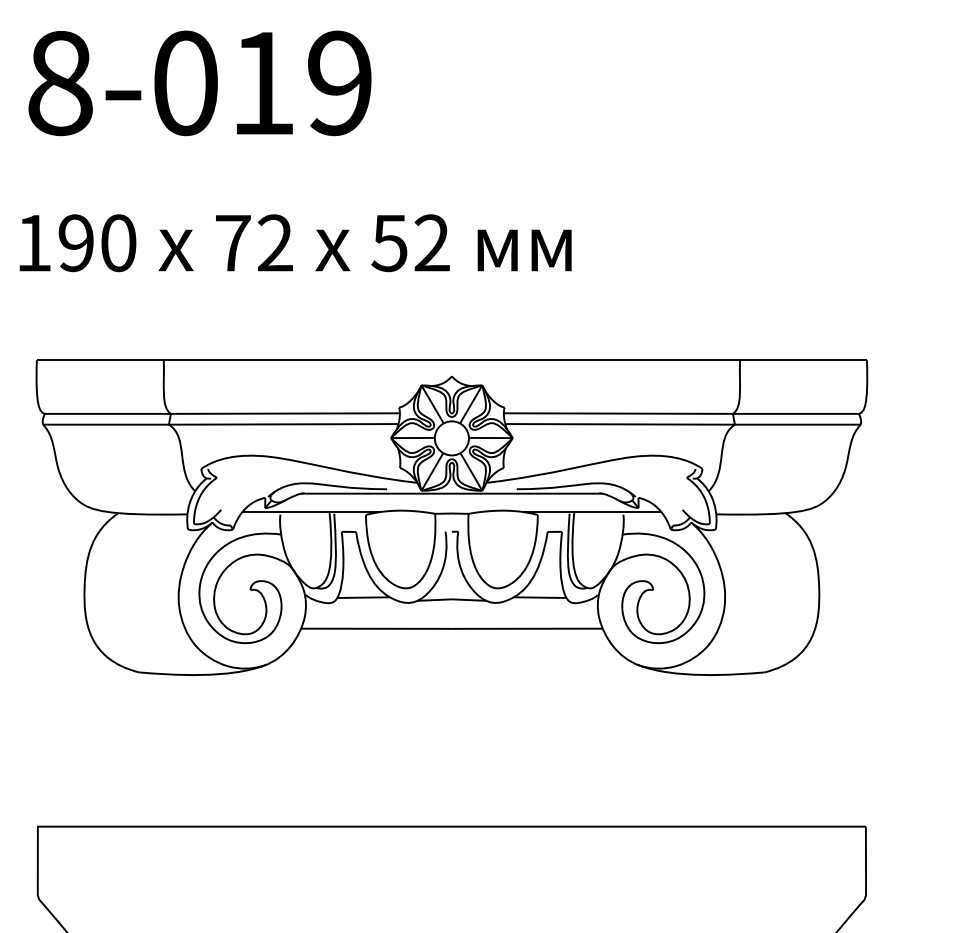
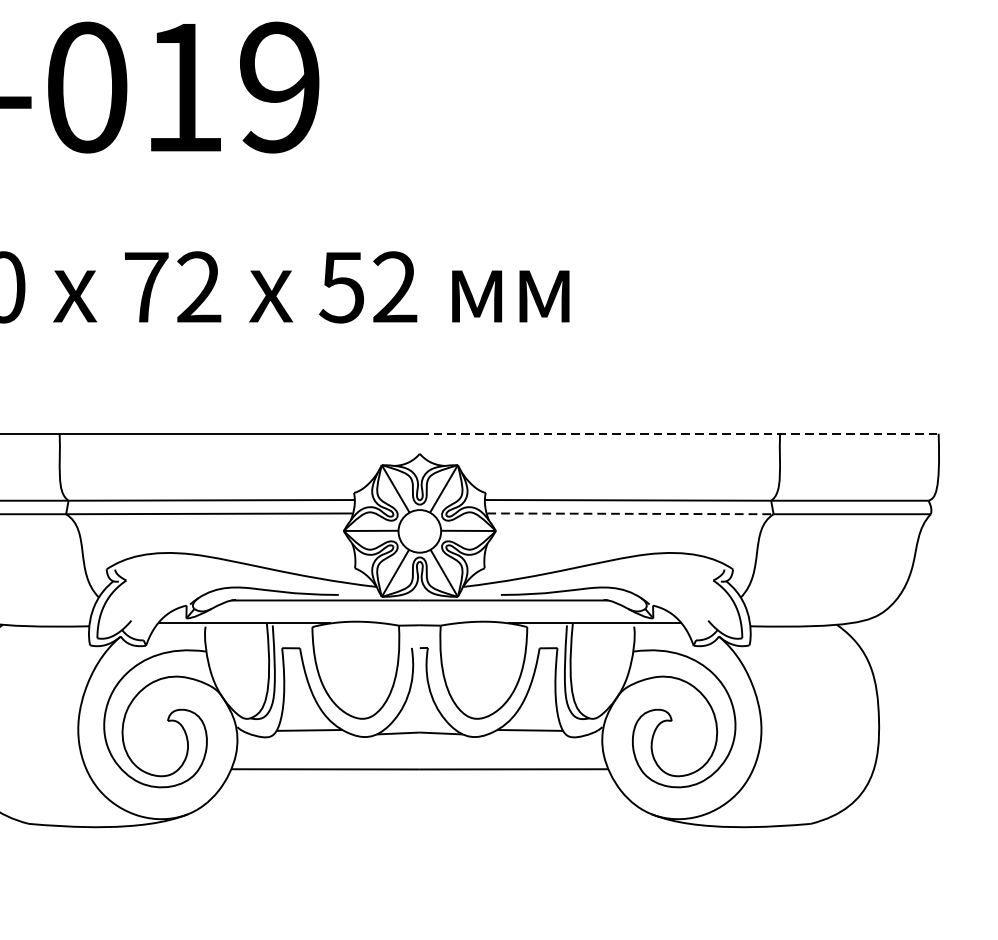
line: (659, 360) -> (679, 434), solid -> dashed
line: (620, 424) -> (630, 514), solid -> dashed

